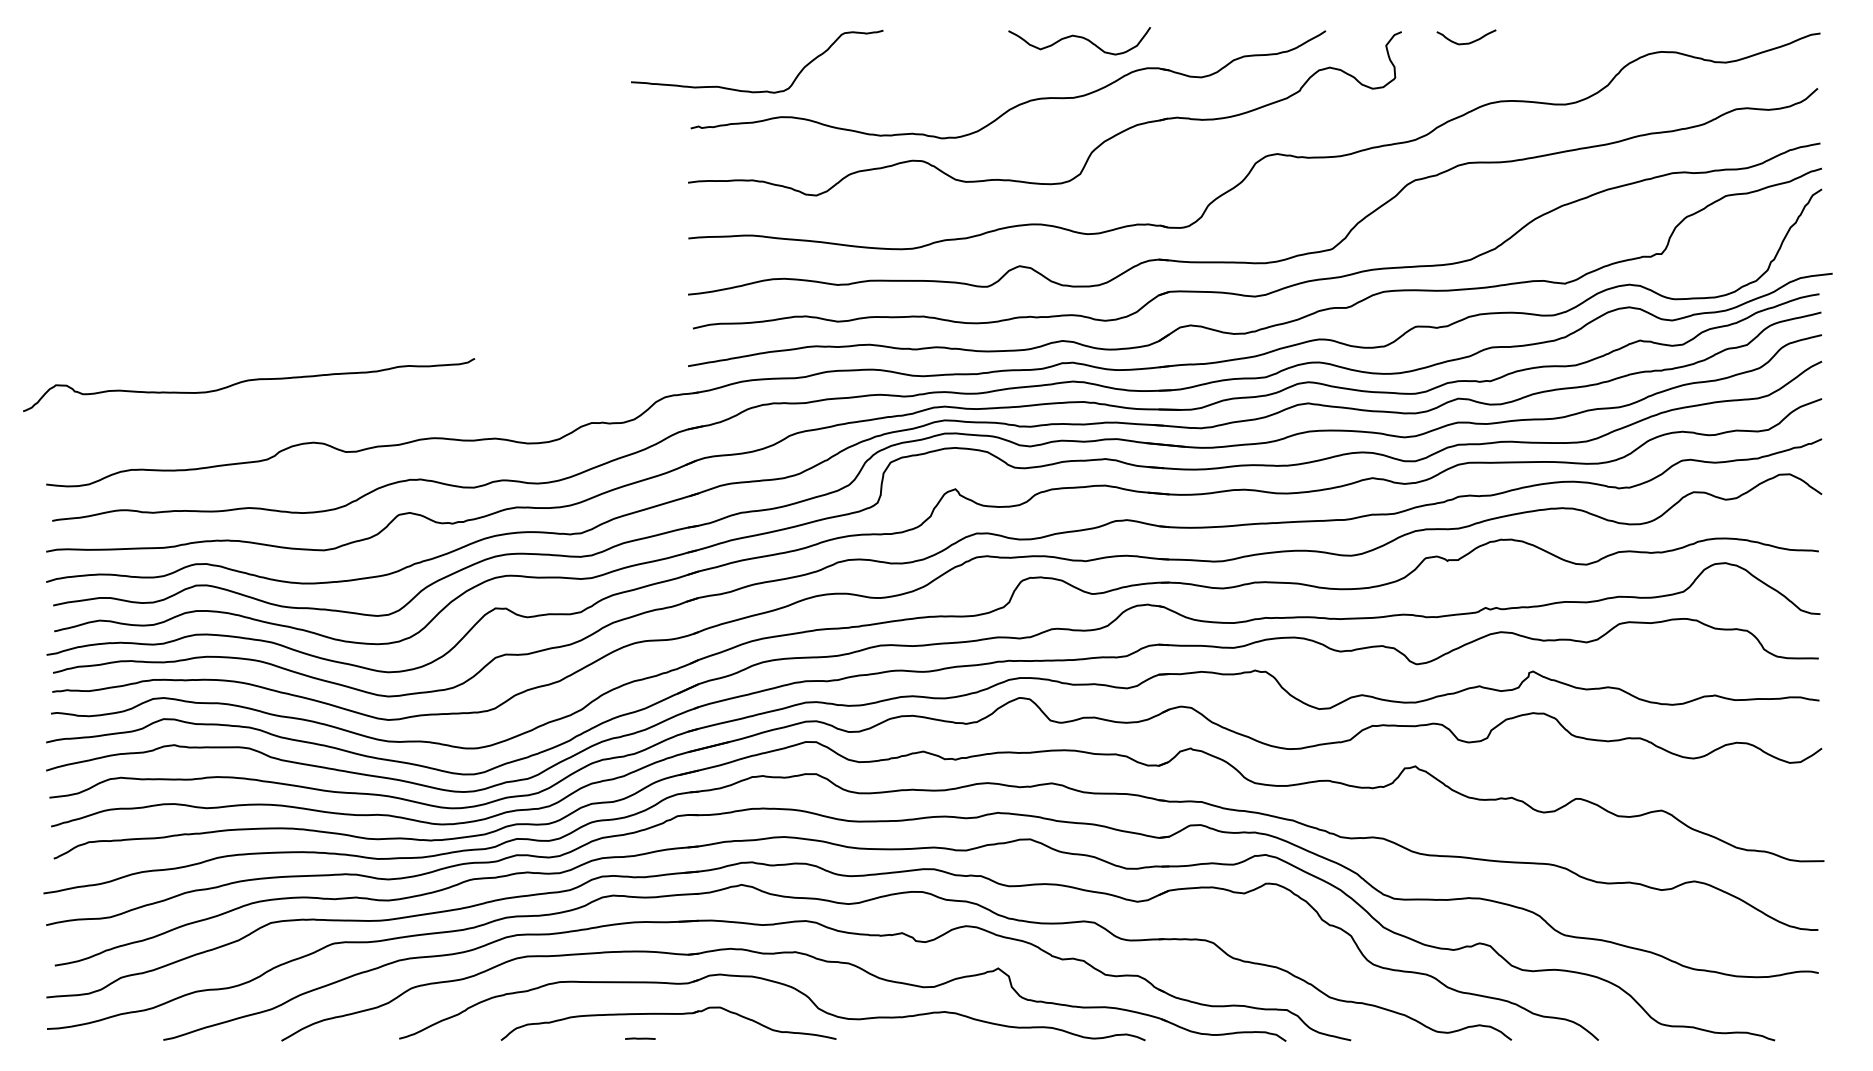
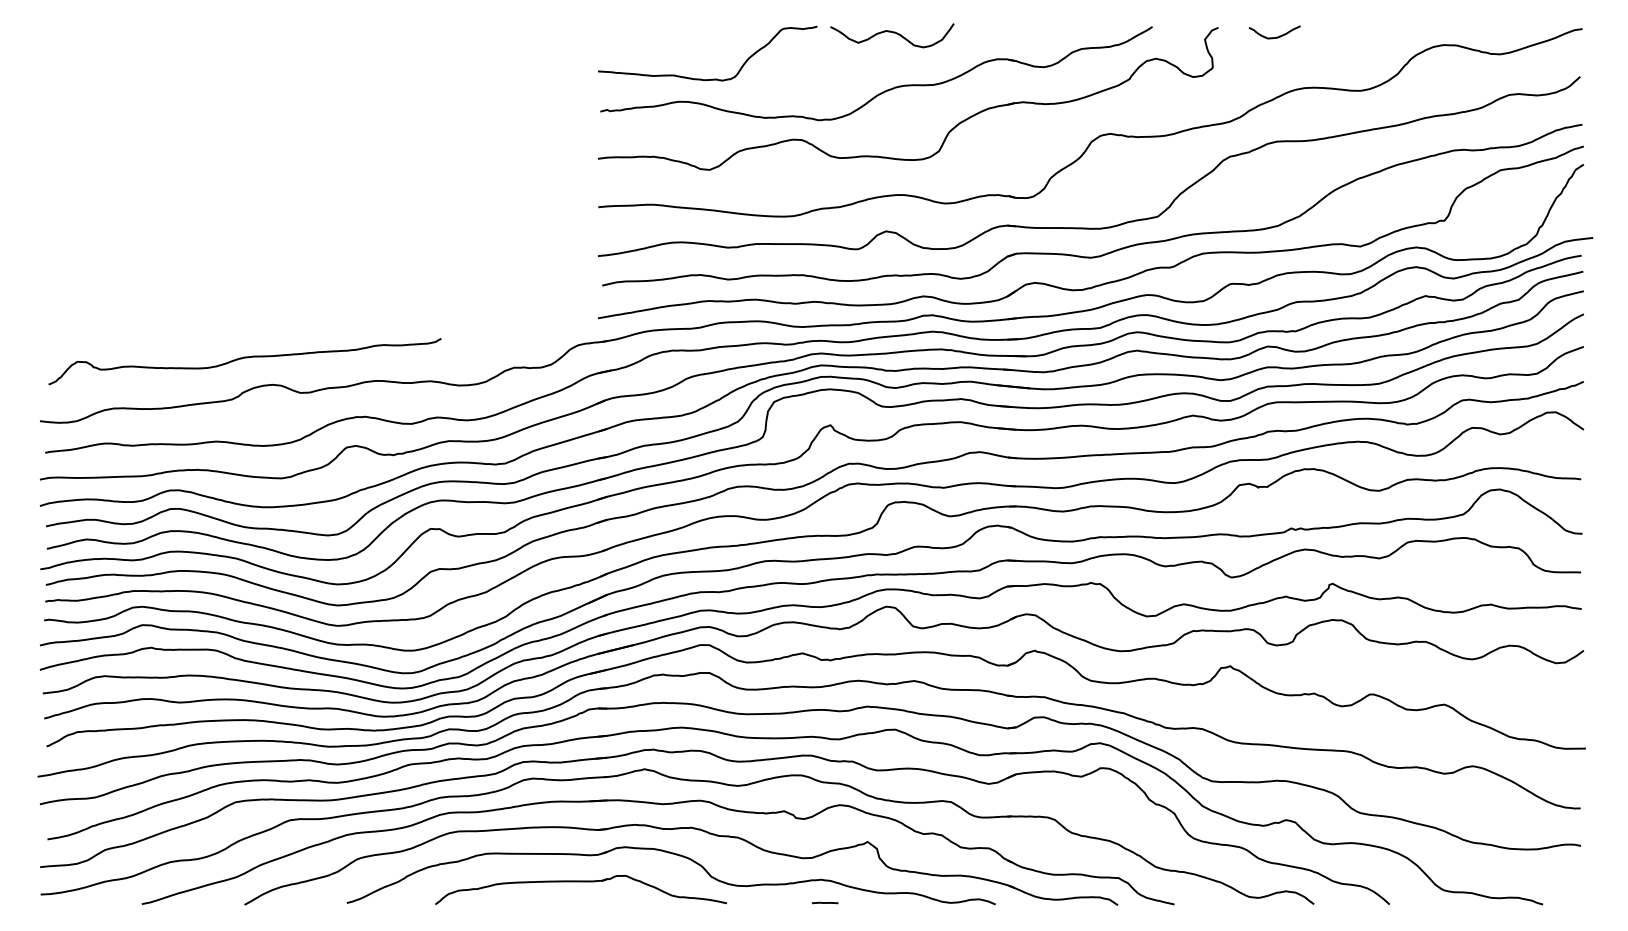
curve: (1081, 38) -> (893, 33), moved
curve: (763, 90) -> (713, 78), moved
curve: (249, 381) -> (245, 358), moved
line: (640, 1038) -> (825, 902), moved

